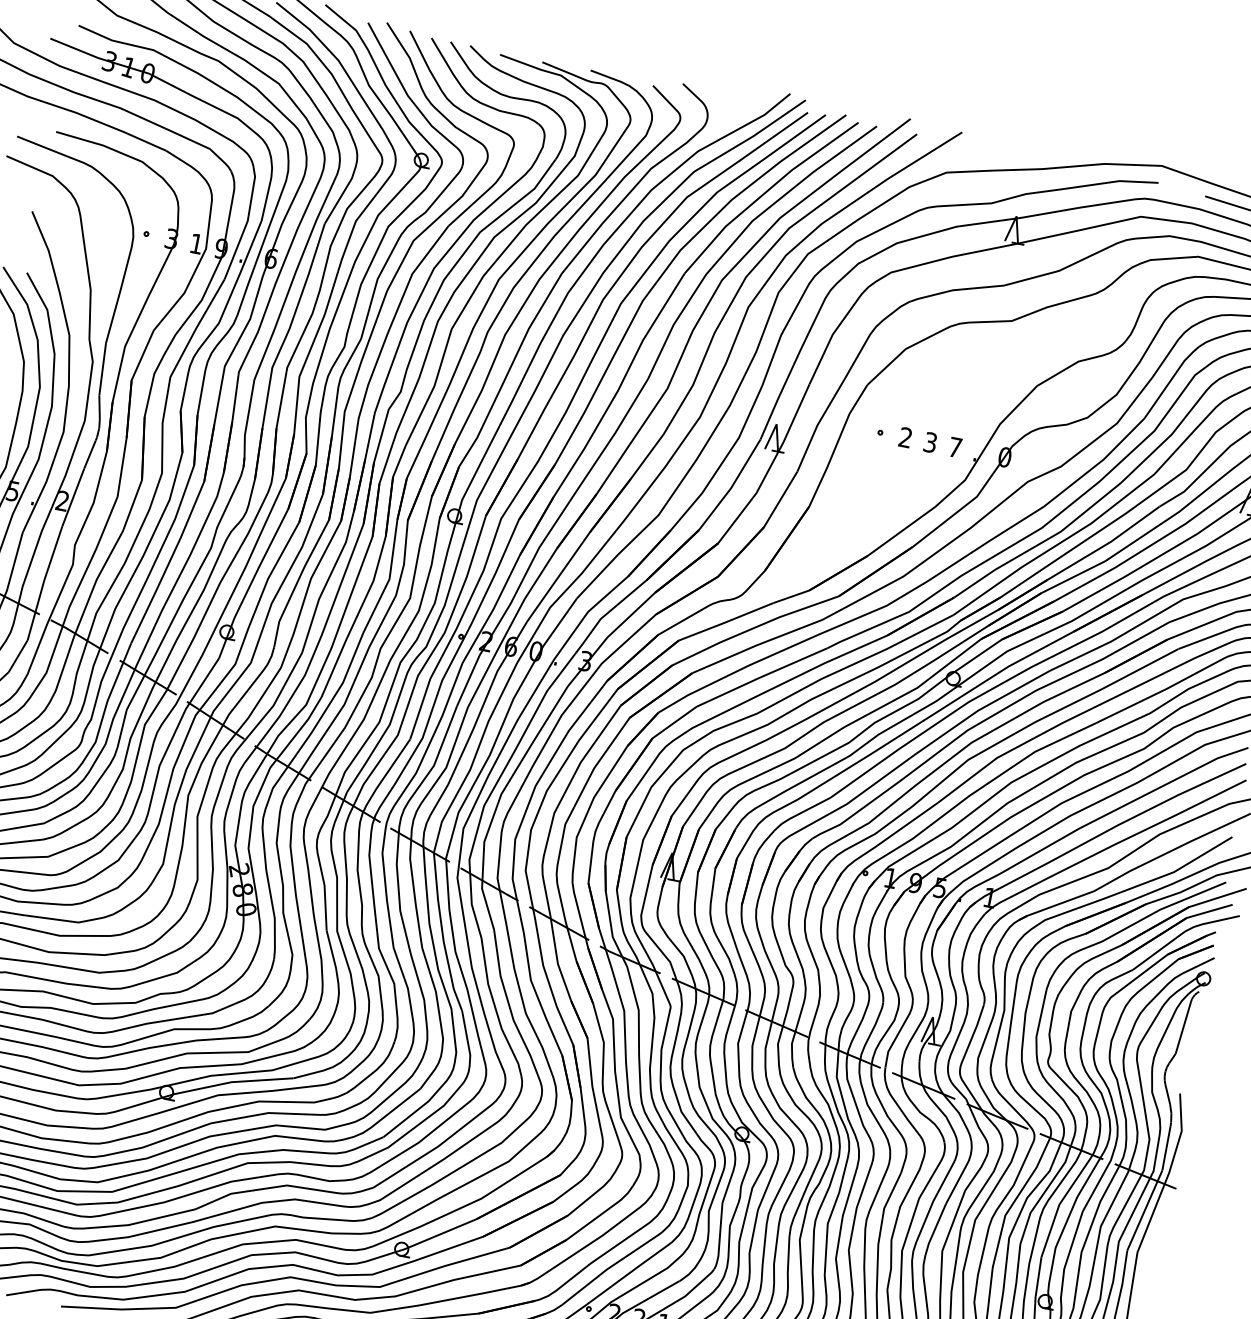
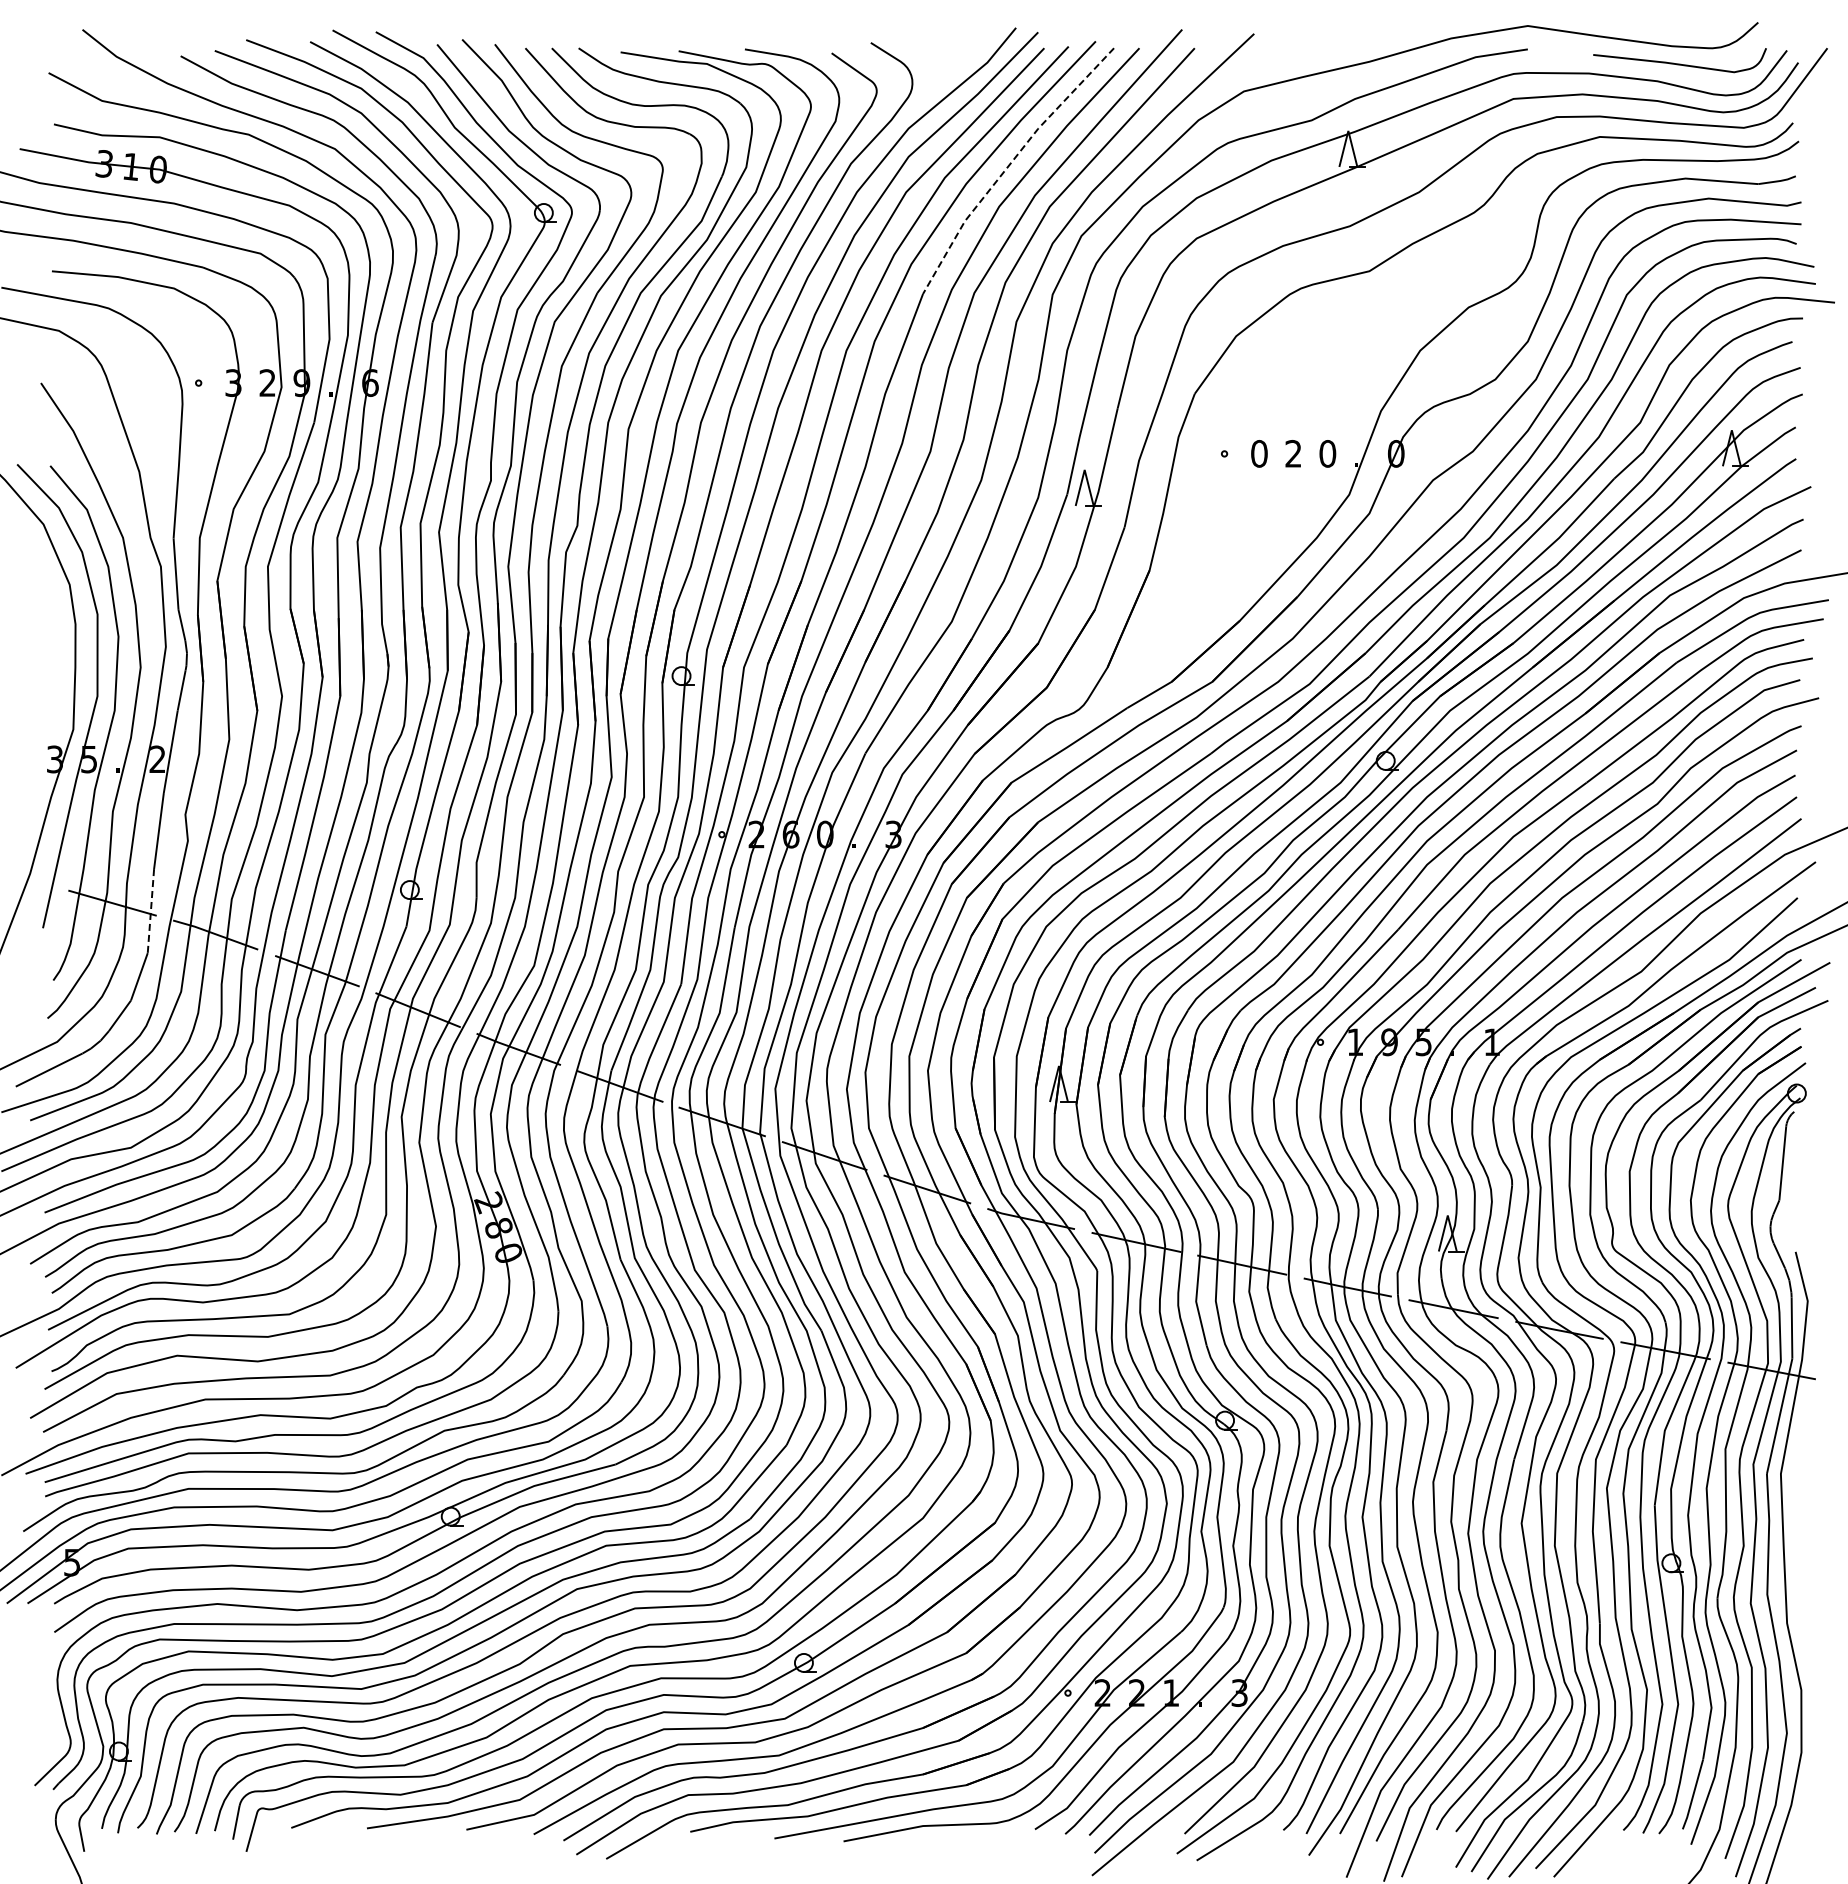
line: (766, 191) -> (1009, 164), solid -> dashed
text: (196, 243) -> (267, 382), 1 -> 2
text: (905, 437) -> (1259, 453), 2 -> 0
text: (930, 442) -> (1293, 453), 3 -> 2
text: (955, 447) -> (1327, 453), 7 -> 0
line: (35, 610) -> (150, 911), solid -> dashed

